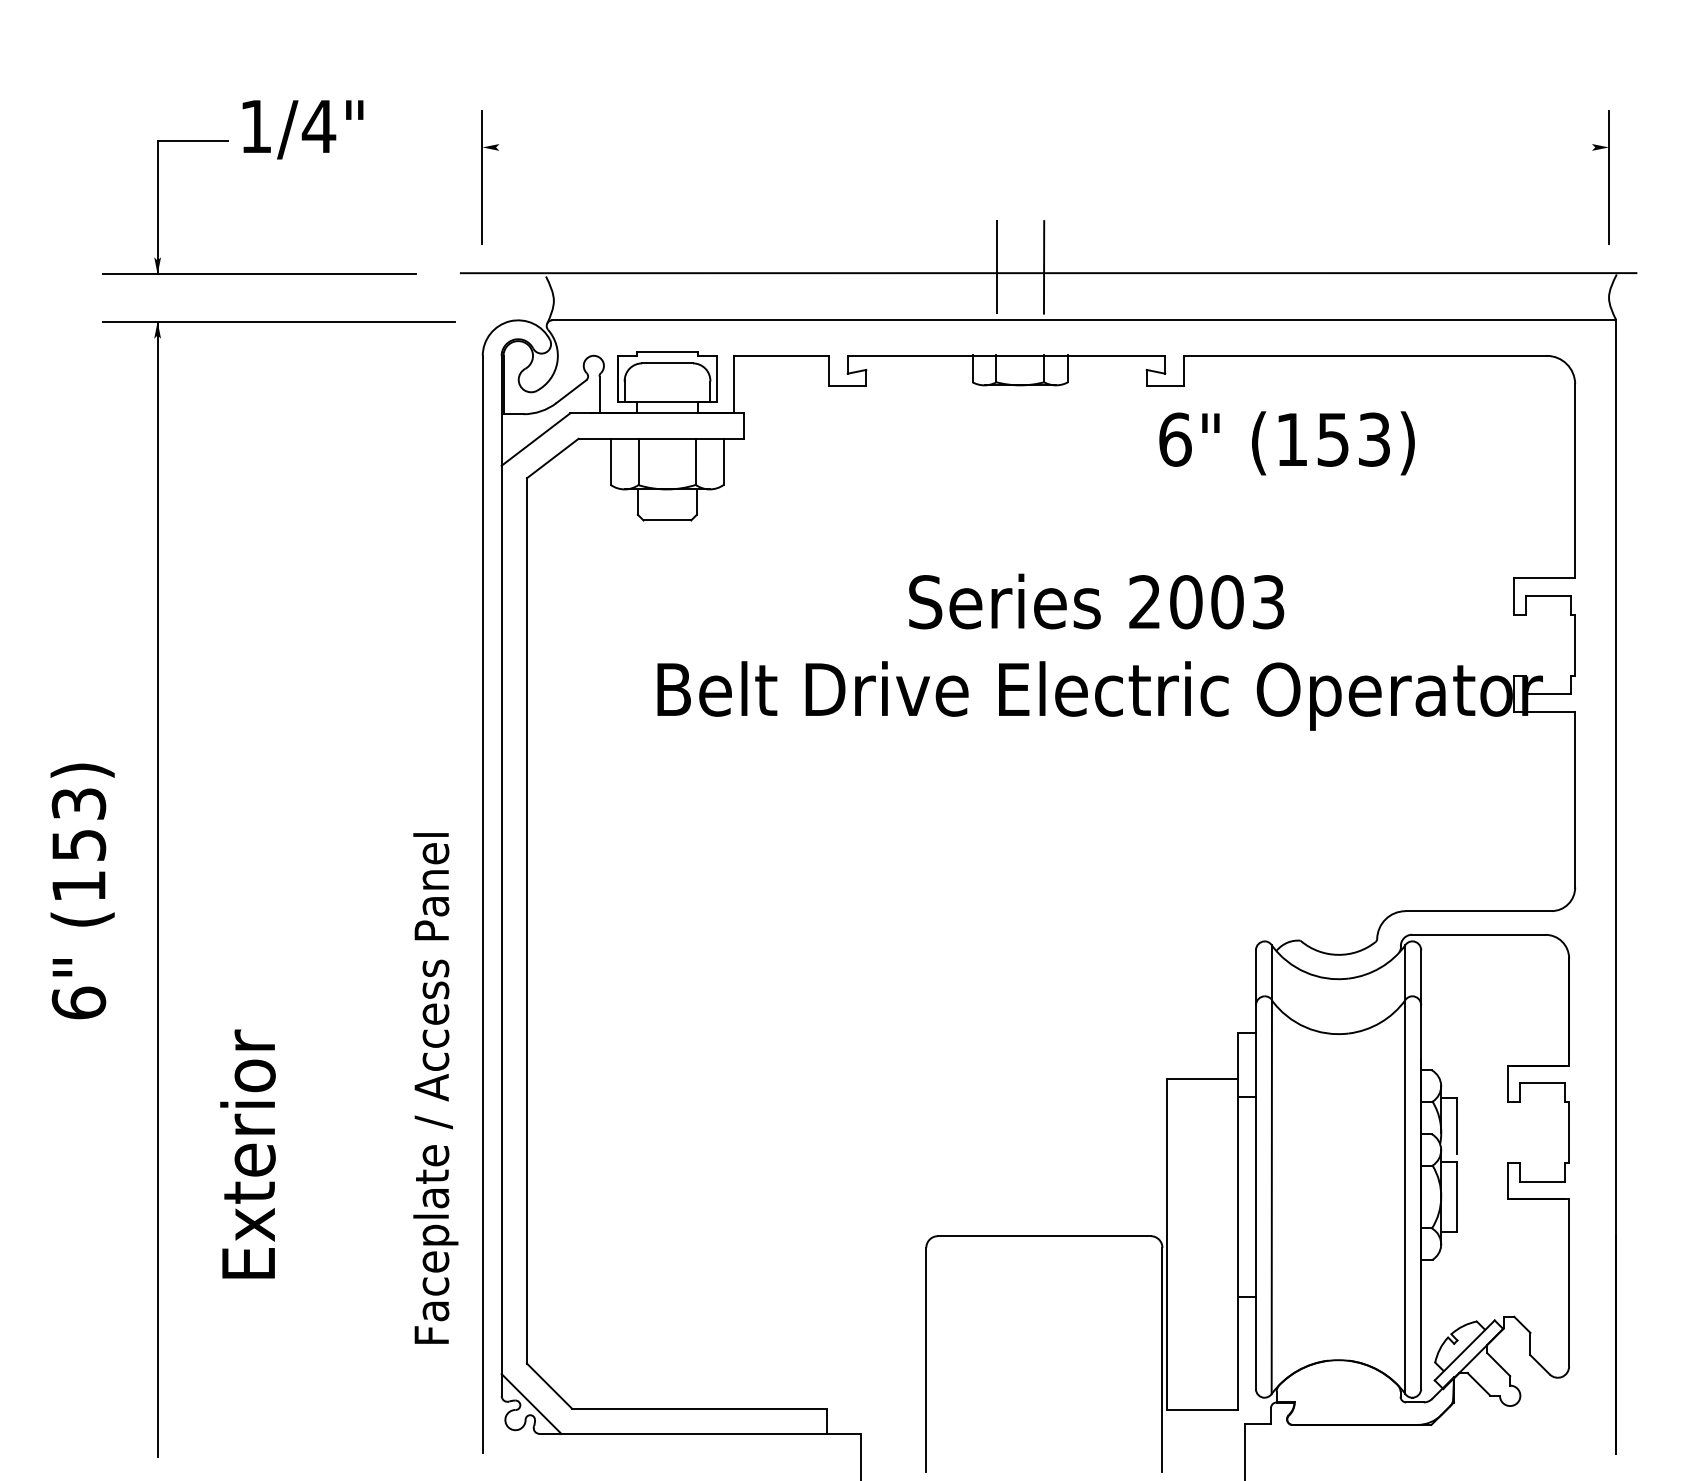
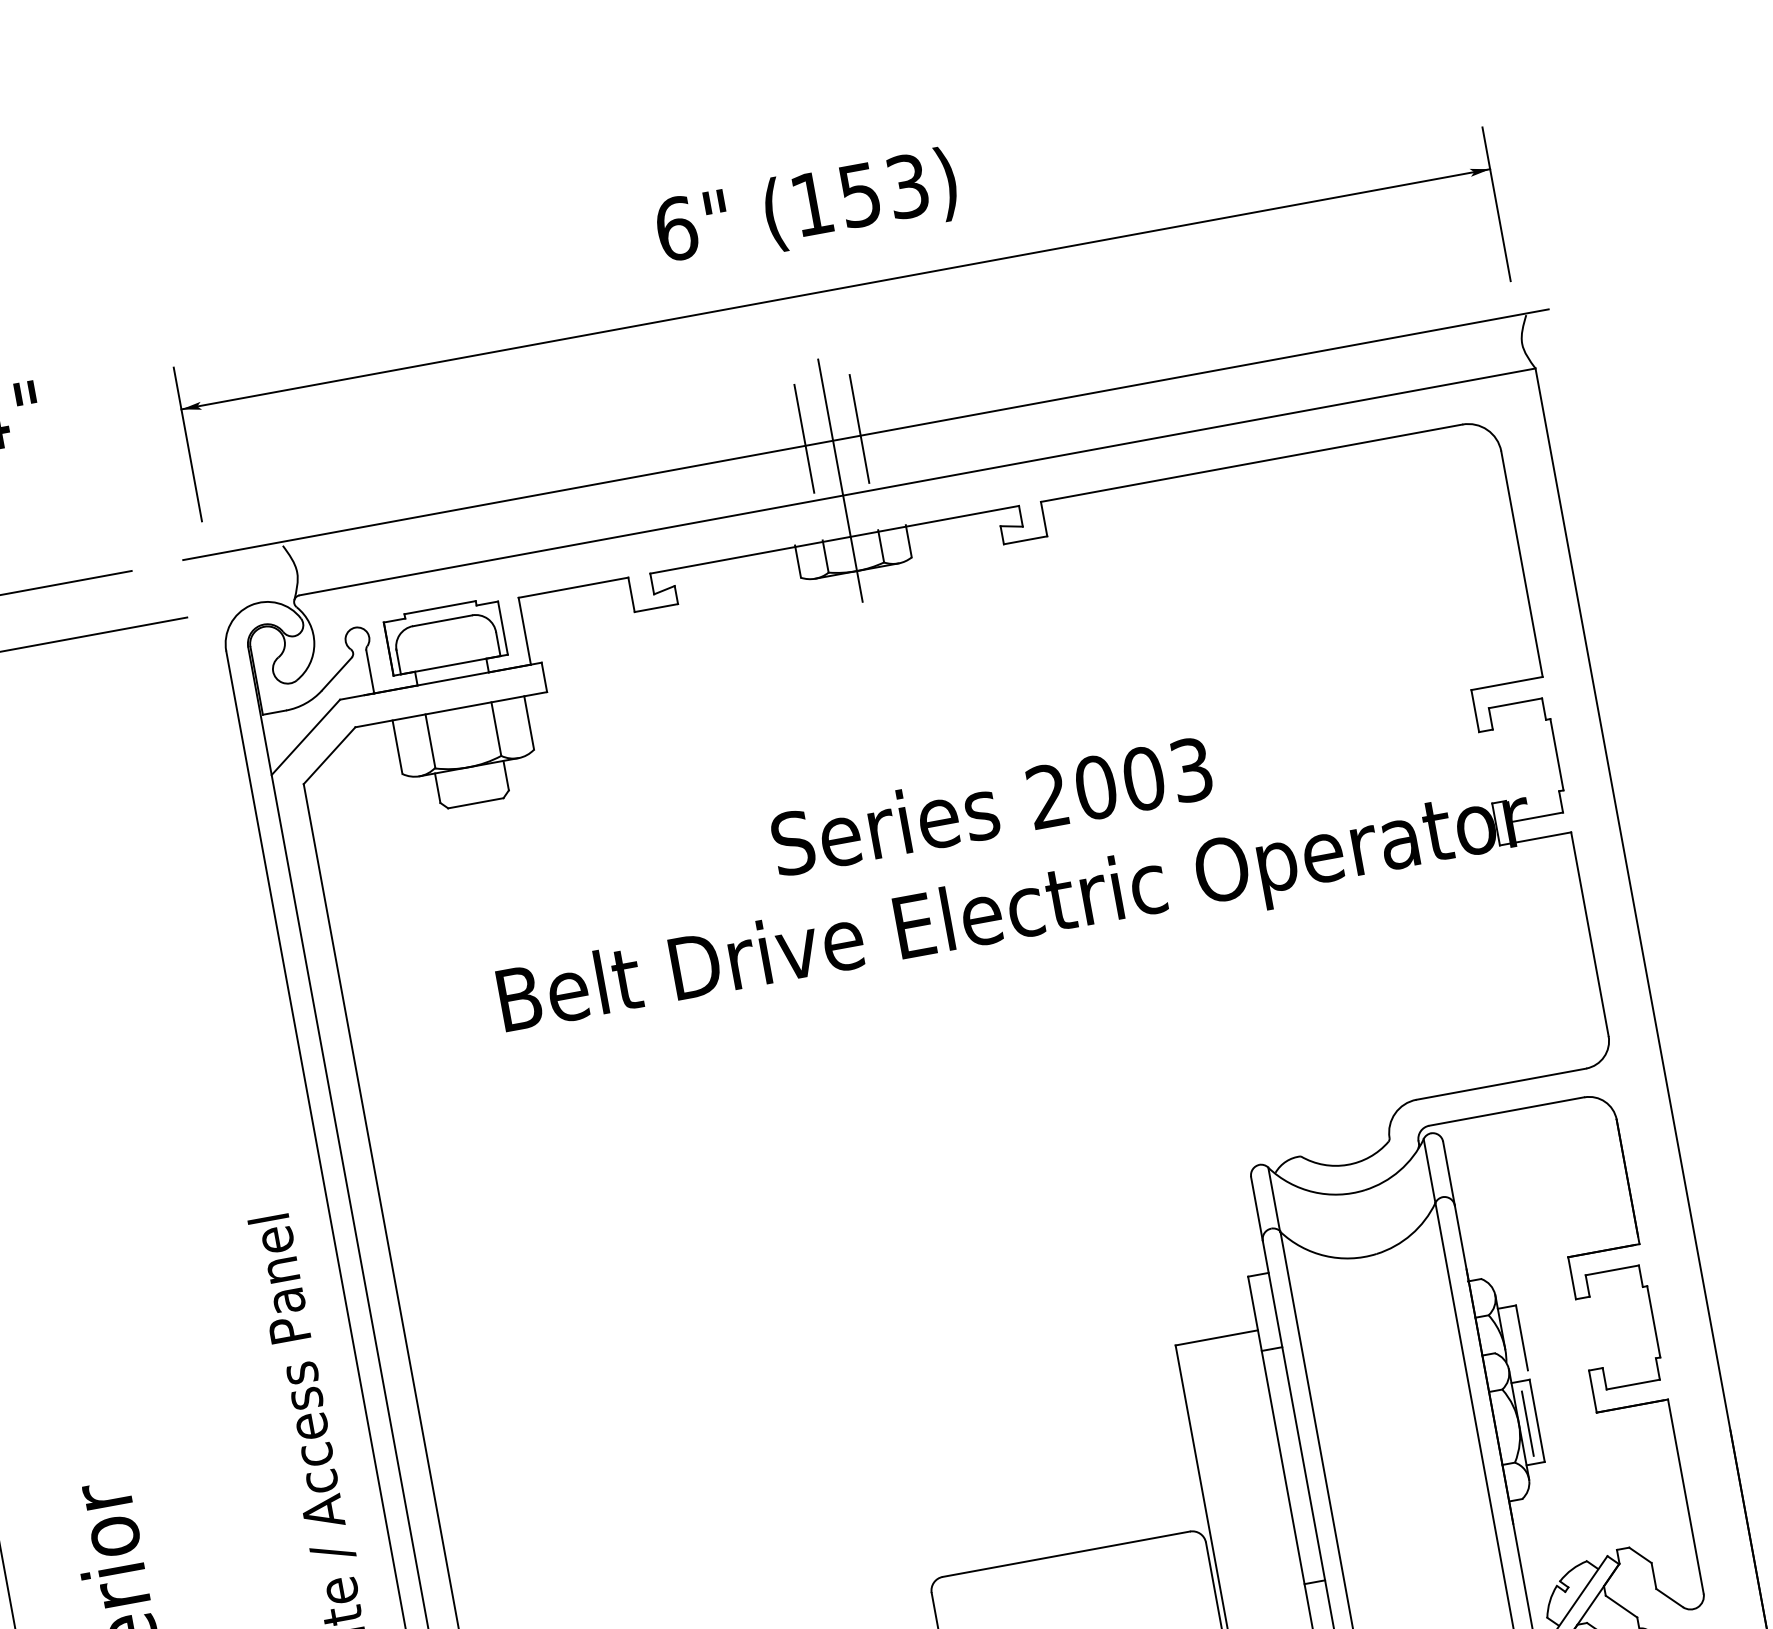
line: (1045, 147) -> (835, 289), added
line: (1020, 307) -> (840, 480), added
text: (1286, 443) -> (806, 209), moved
line: (1448, 1197) -> (1527, 1423), added

